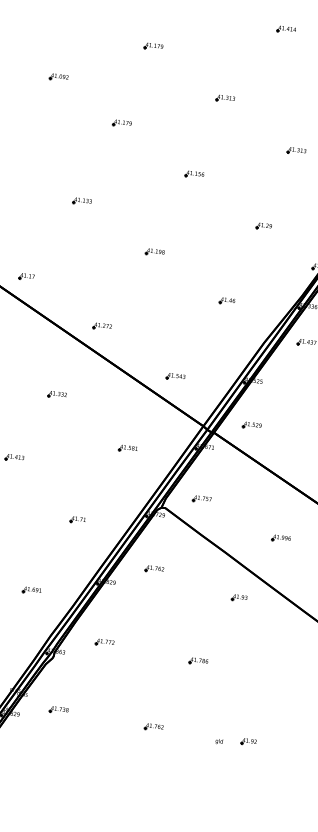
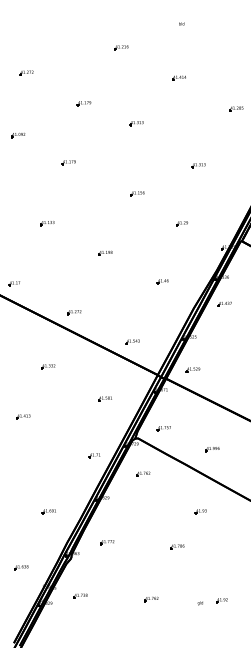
part: (225, 98) -> (136, 123), moved
part: (194, 174) -> (137, 193), moved
part: (77, 519) -> (94, 455), moved
part: (281, 538) -> (212, 449), moved
part: (154, 568) -> (143, 473), moved
part: (238, 597) -> (200, 511), moved

